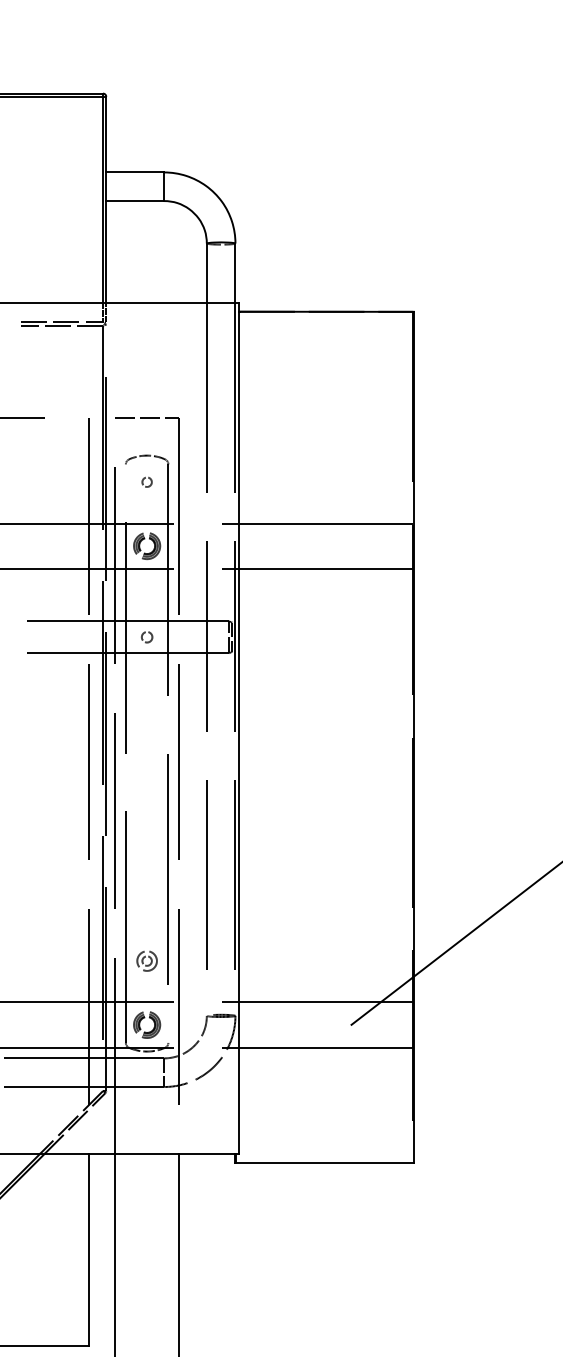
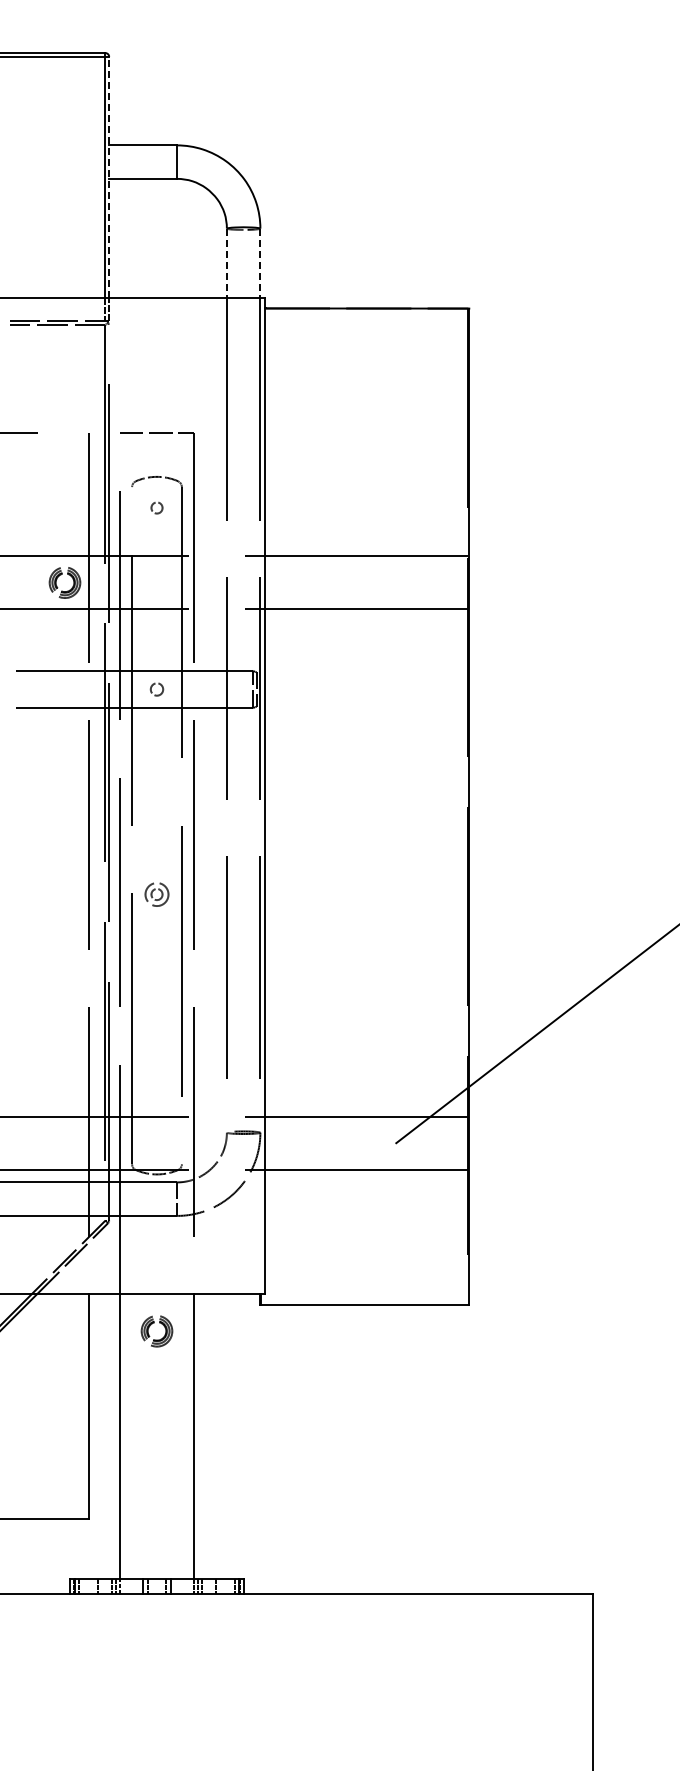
line: (106, 199) -> (109, 177), solid -> dashed
line: (206, 273) -> (226, 263), solid -> dashed
line: (235, 273) -> (260, 263), solid -> dashed
part: (144, 539) -> (61, 575), moved
part: (146, 961) -> (156, 894), moved
part: (140, 1022) -> (149, 1328), moved

